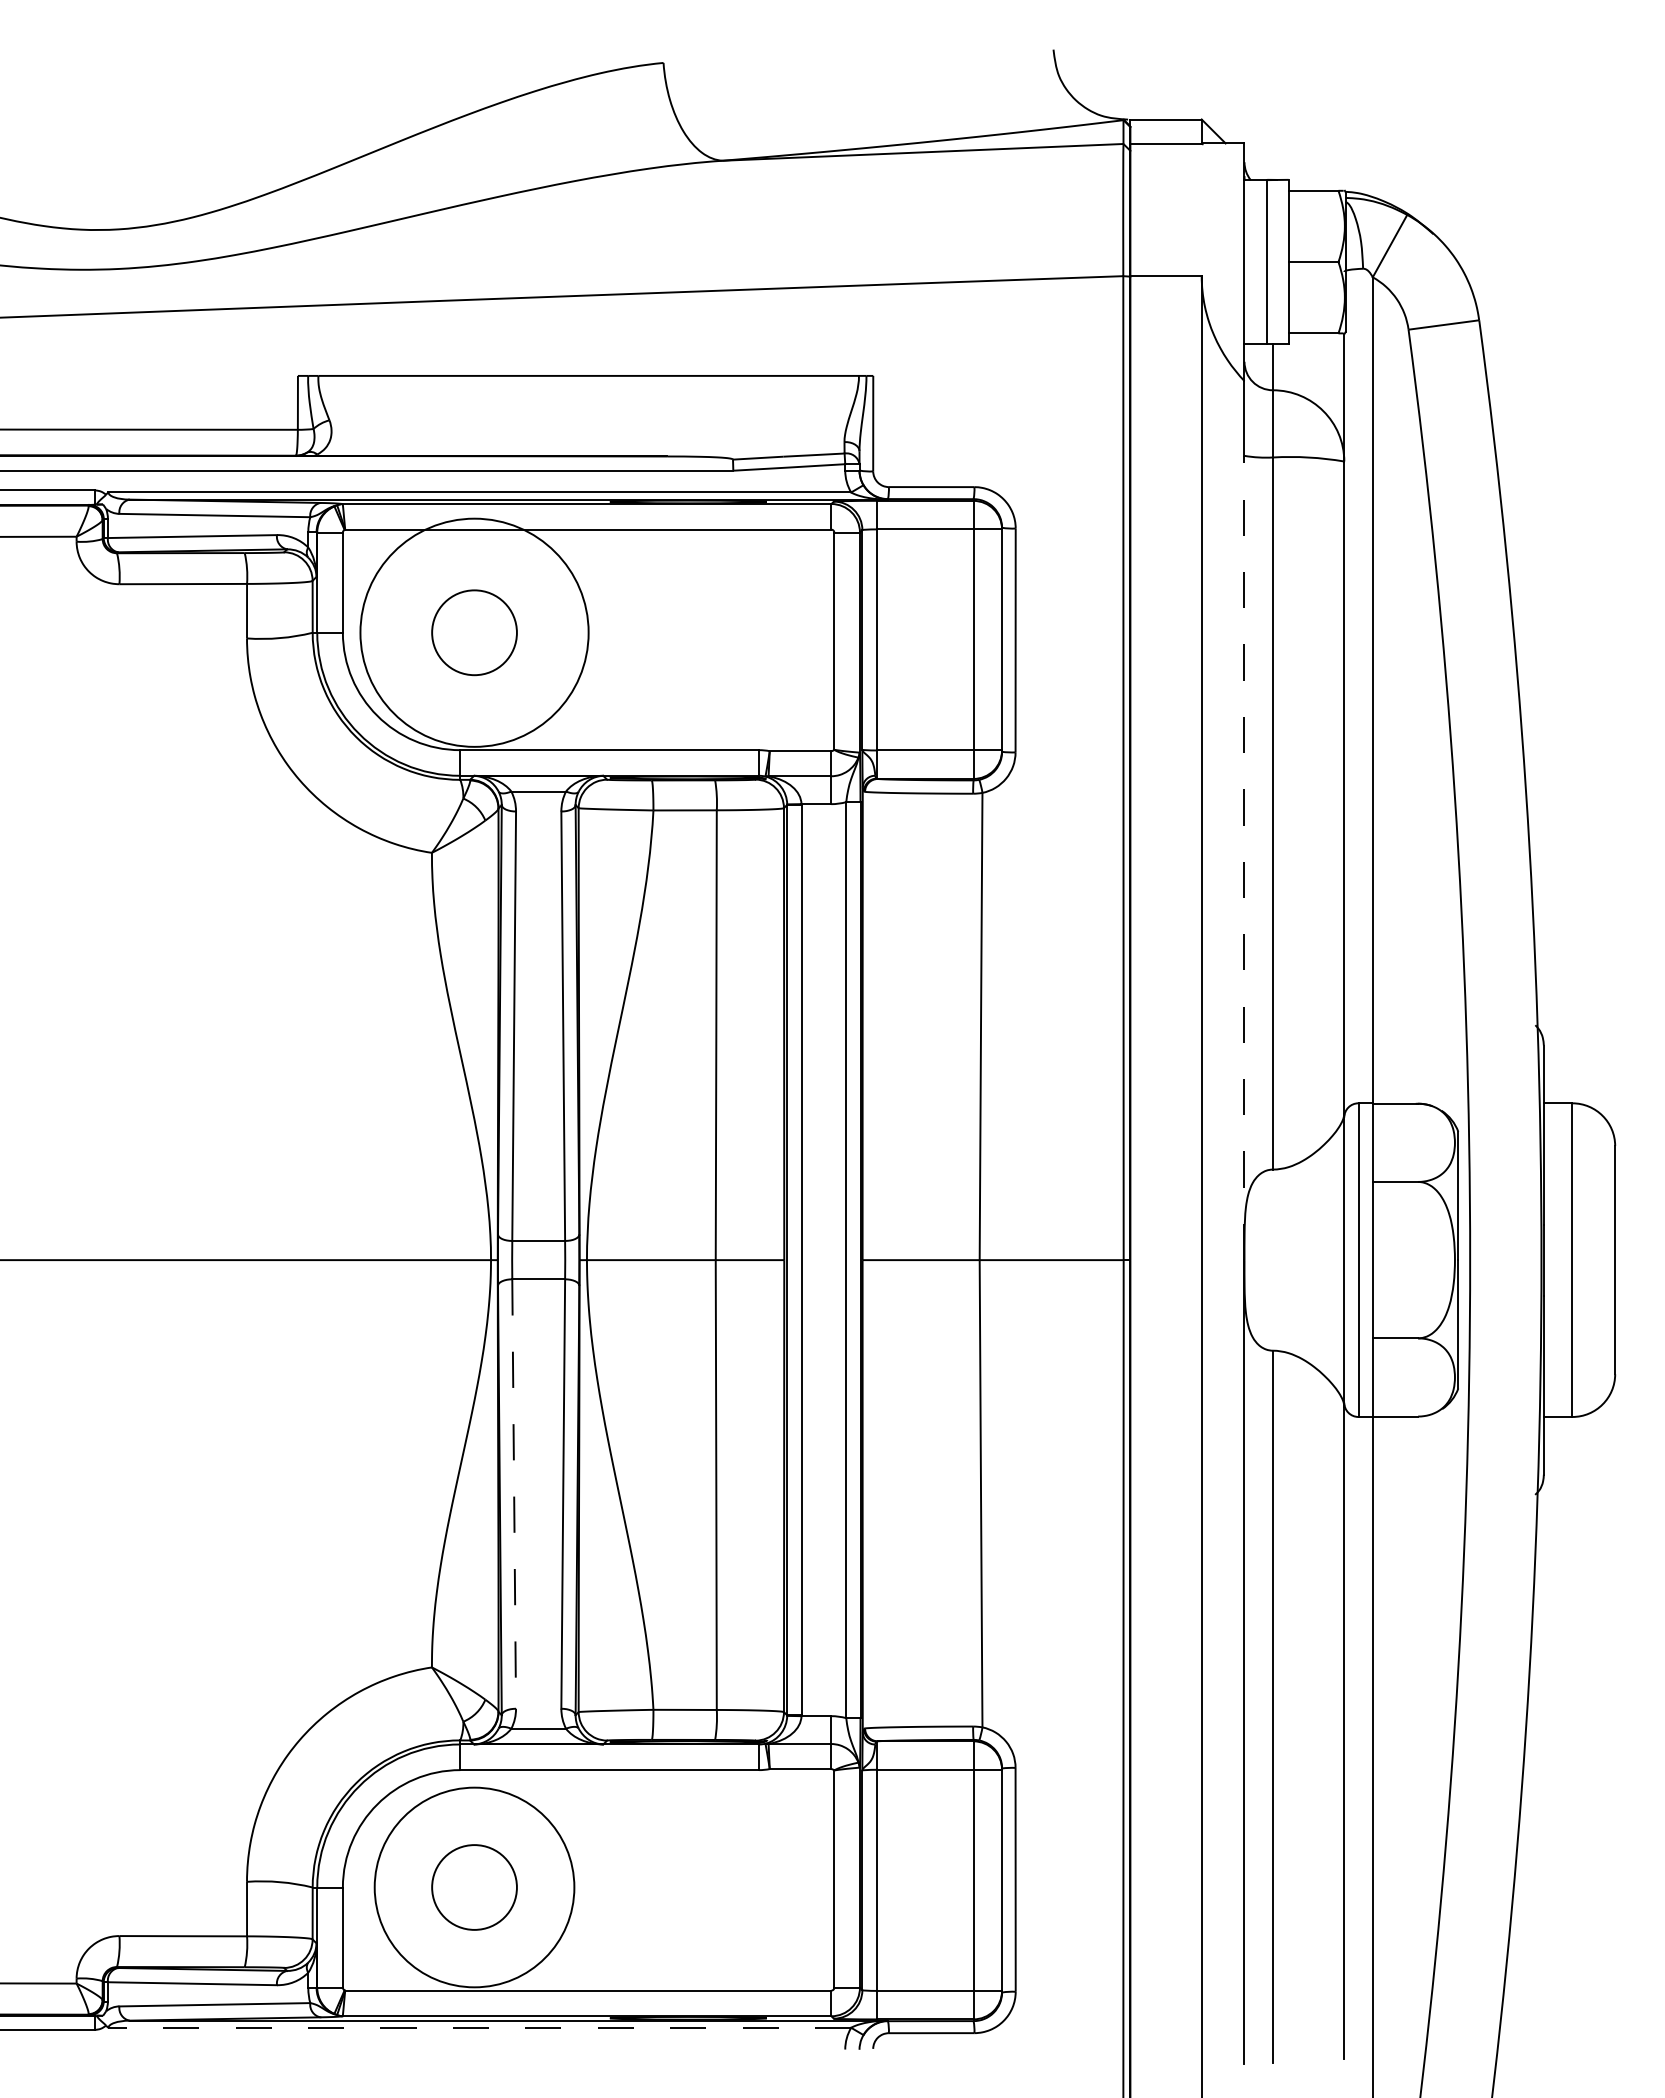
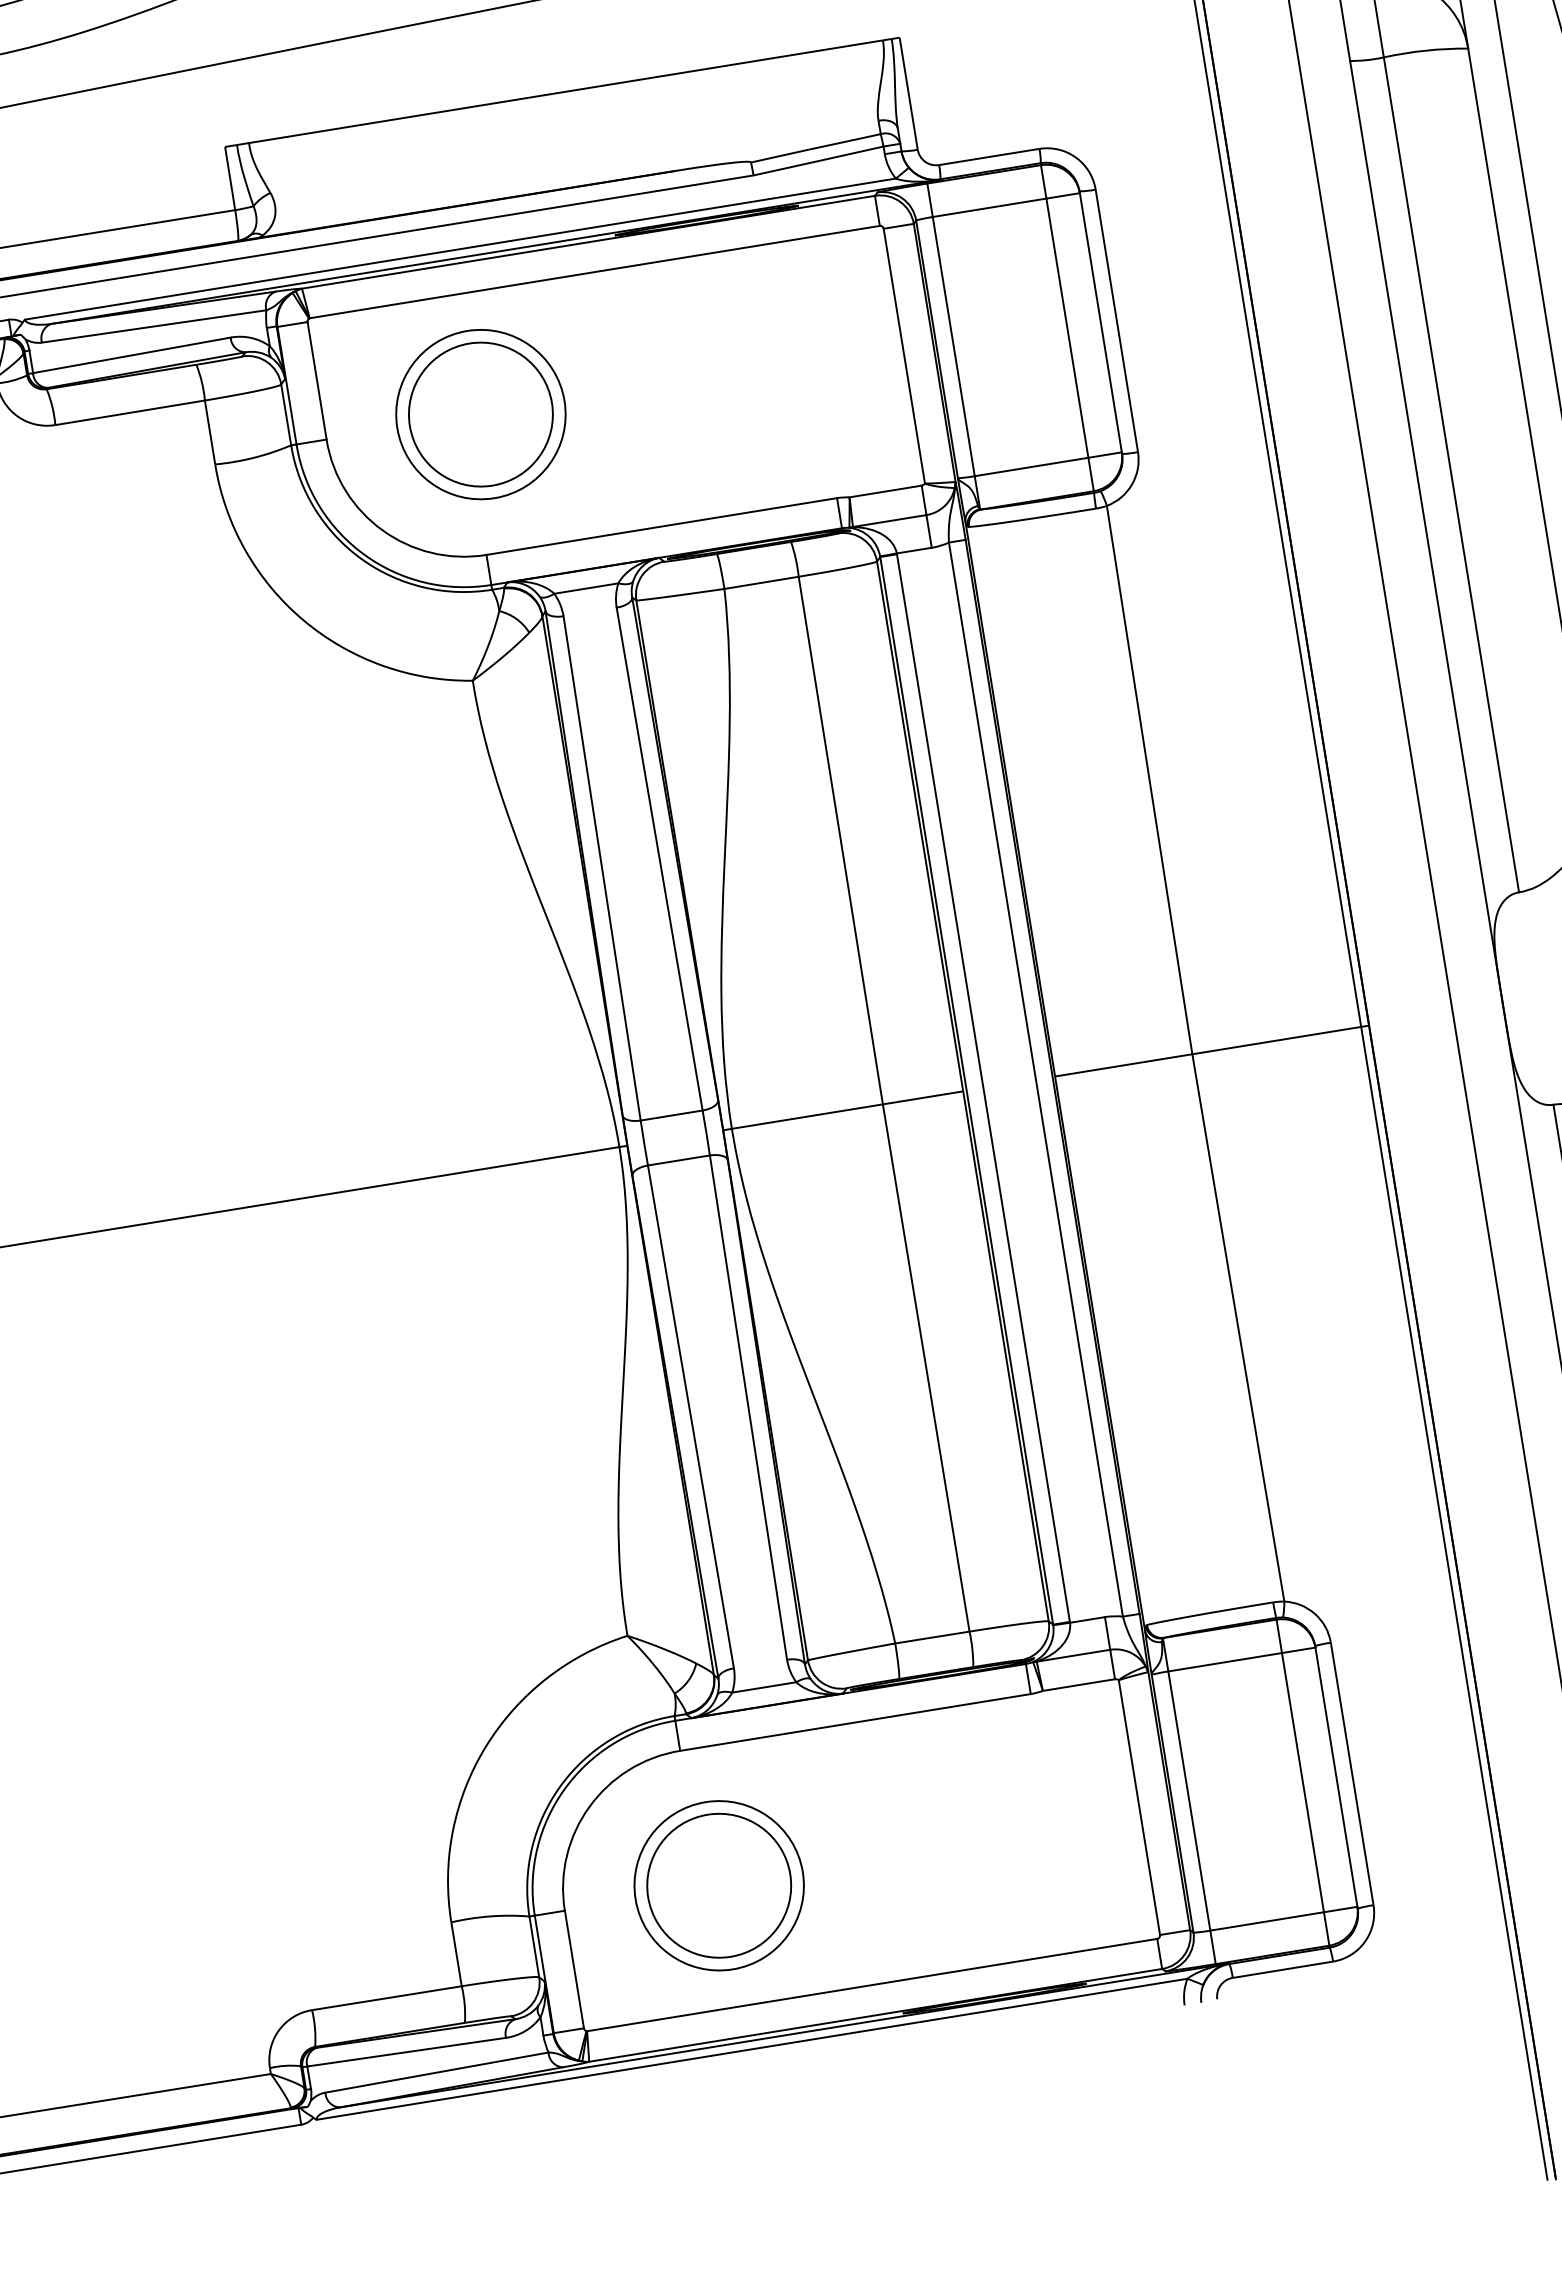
circle: (474, 632) -> (480, 414), size x0.62
circle: (474, 632) -> (480, 414), size x1.43
line: (1244, 857) -> (1426, 531), dashed -> solid
line: (514, 1494) -> (691, 1417), dashed -> solid
circle: (474, 1887) -> (719, 1885), size x0.71
circle: (474, 1887) -> (719, 1885), size x1.43
line: (479, 2027) -> (751, 2048), dashed -> solid

